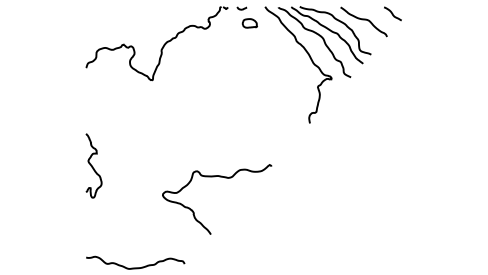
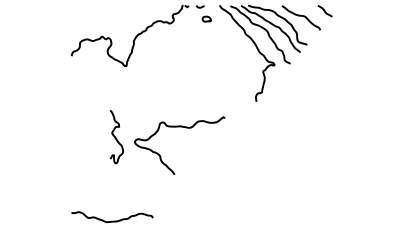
part: (249, 23) -> (206, 19), size x0.7
curve: (92, 165) -> (115, 136), moved
curve: (219, 177) -> (181, 127), moved

